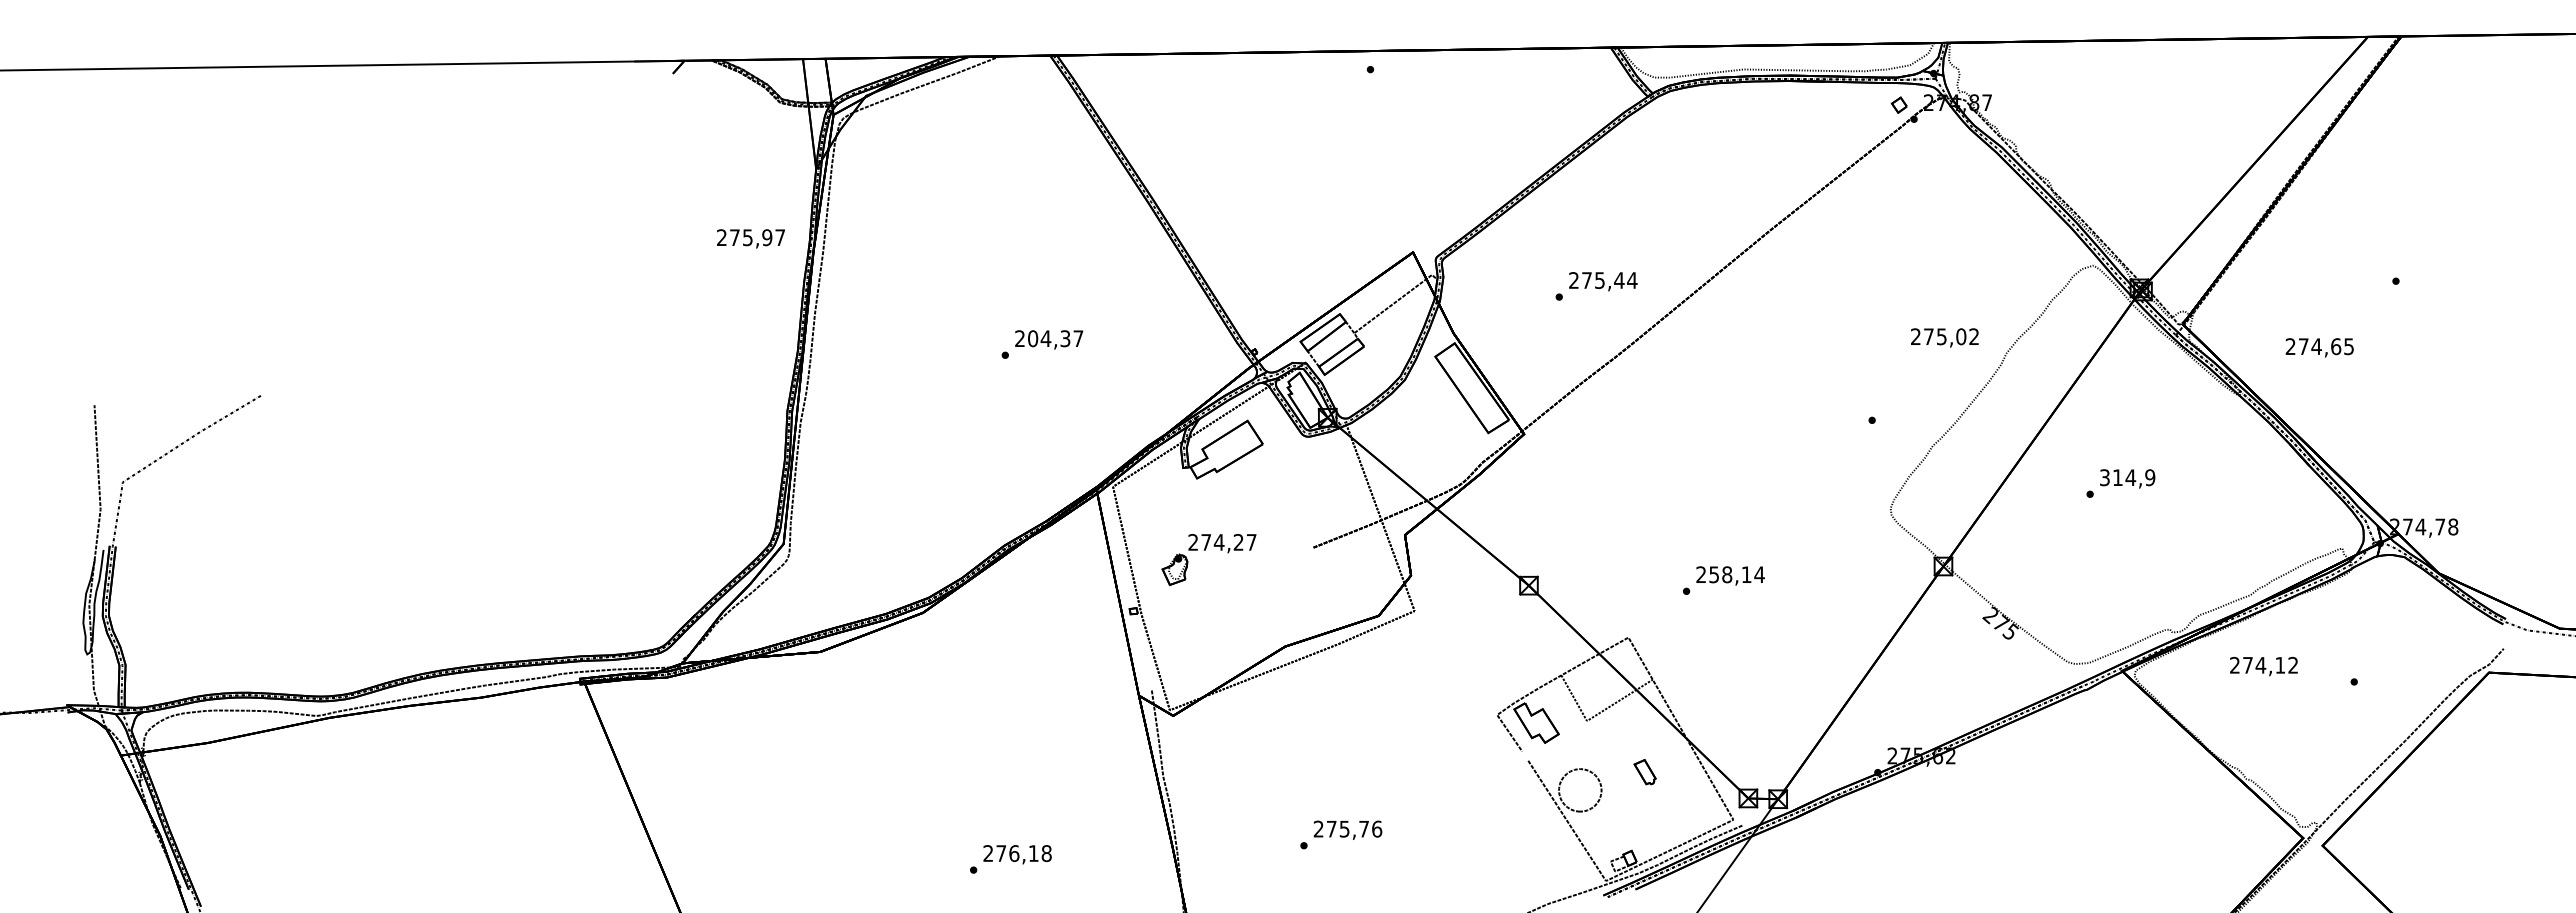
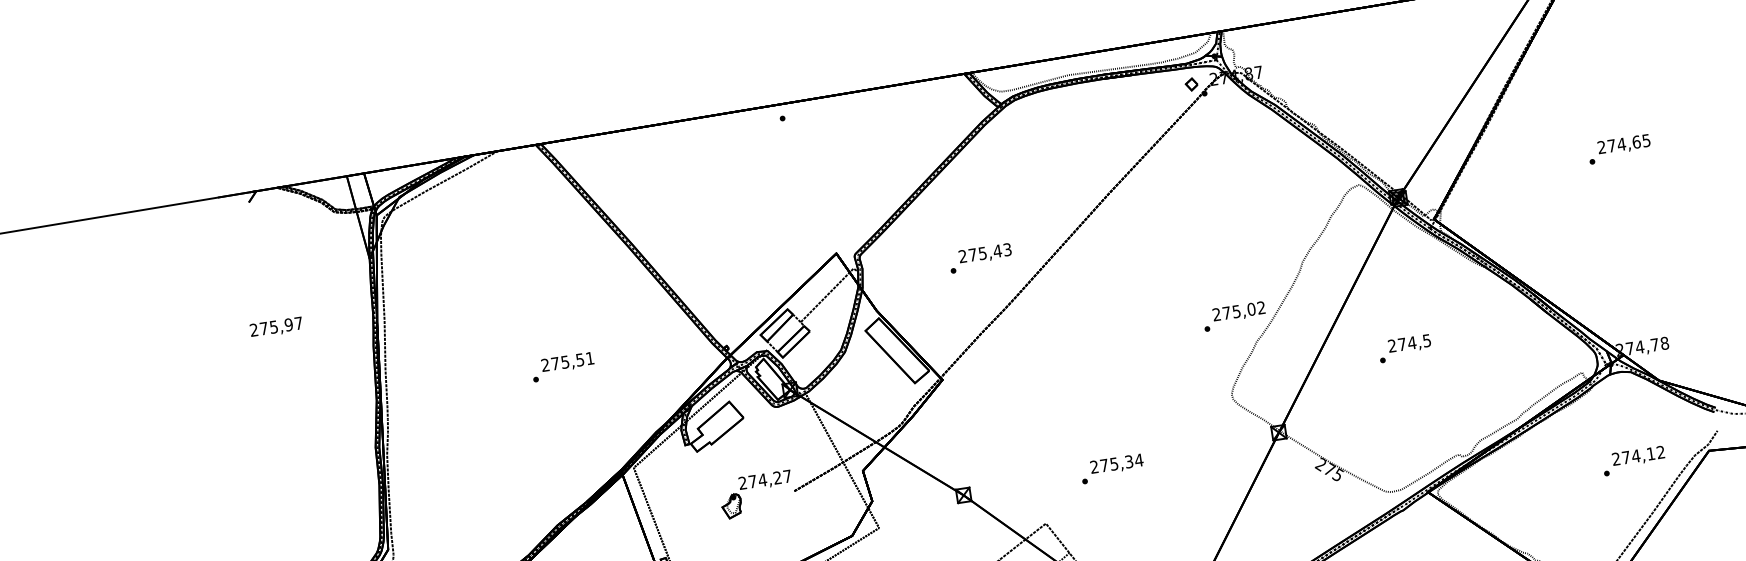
text: (750, 238) -> (276, 327), moved
text: (1632, 280) -> (1007, 249), 275,44 -> 275,43
text: (1944, 337) -> (1238, 311), moved
text: (1055, 338) -> (572, 360), 204,37 -> 275,51
text: (2319, 347) -> (1623, 144), moved
text: (2127, 477) -> (1409, 343), 314,9 -> 274,5
part: (1205, 550) -> (753, 487), moved
text: (1730, 574) -> (1116, 463), 258,14 -> 275,34
text: (2263, 666) -> (1638, 456), moved

